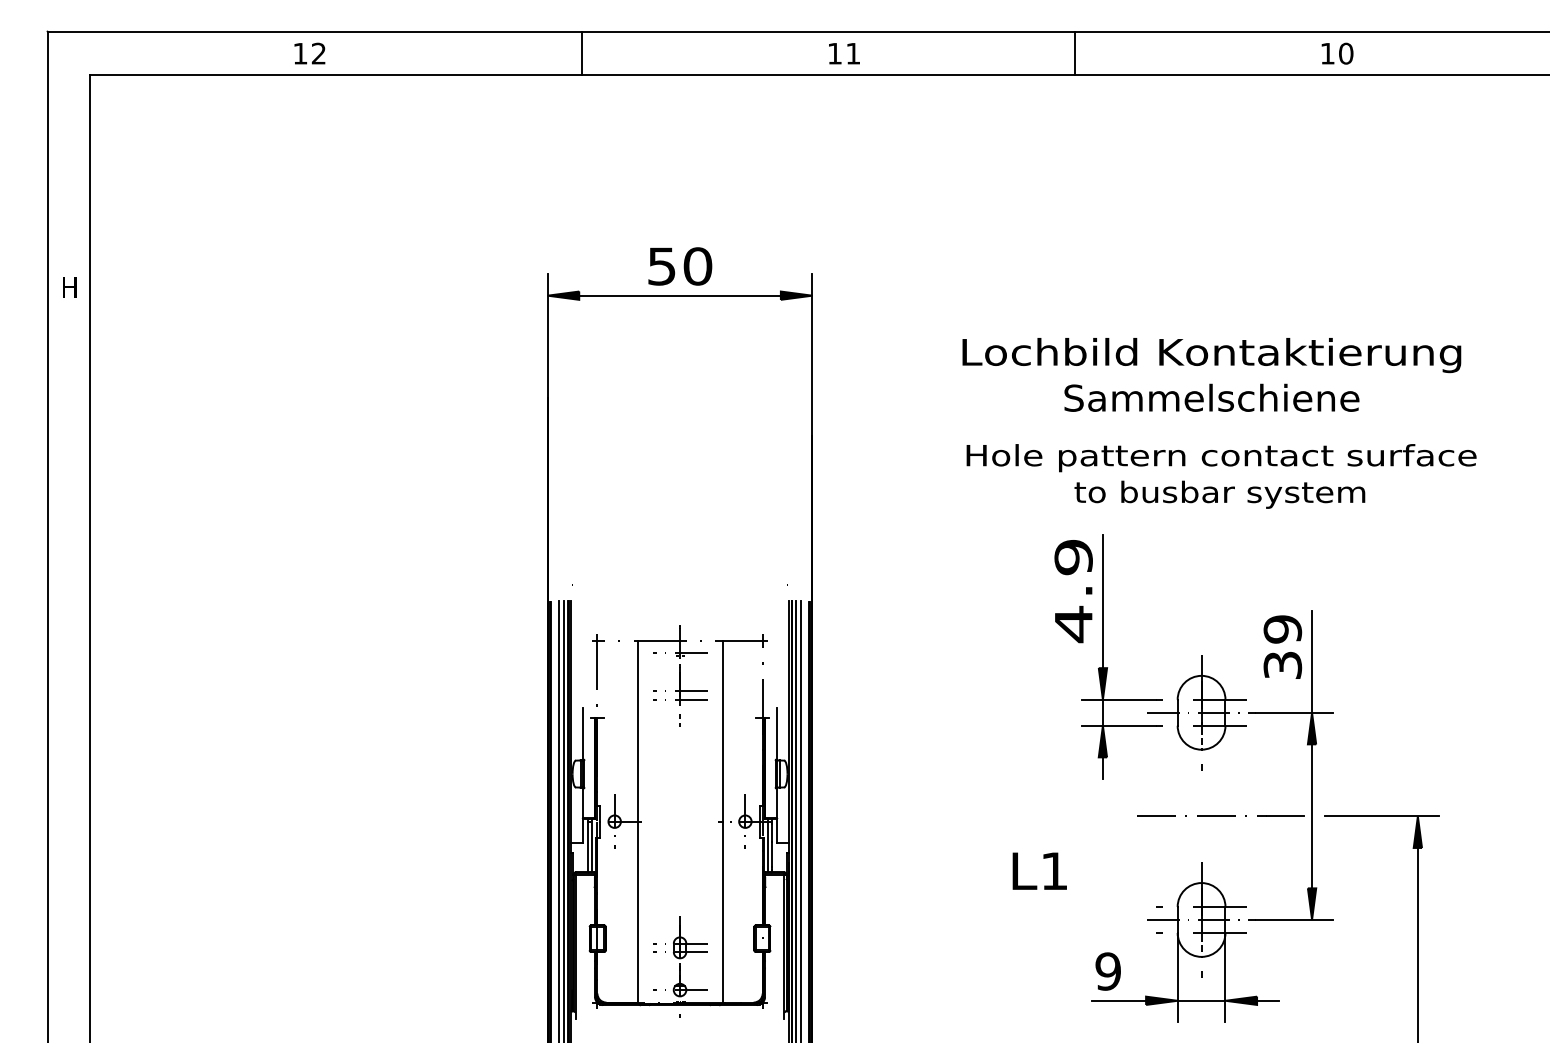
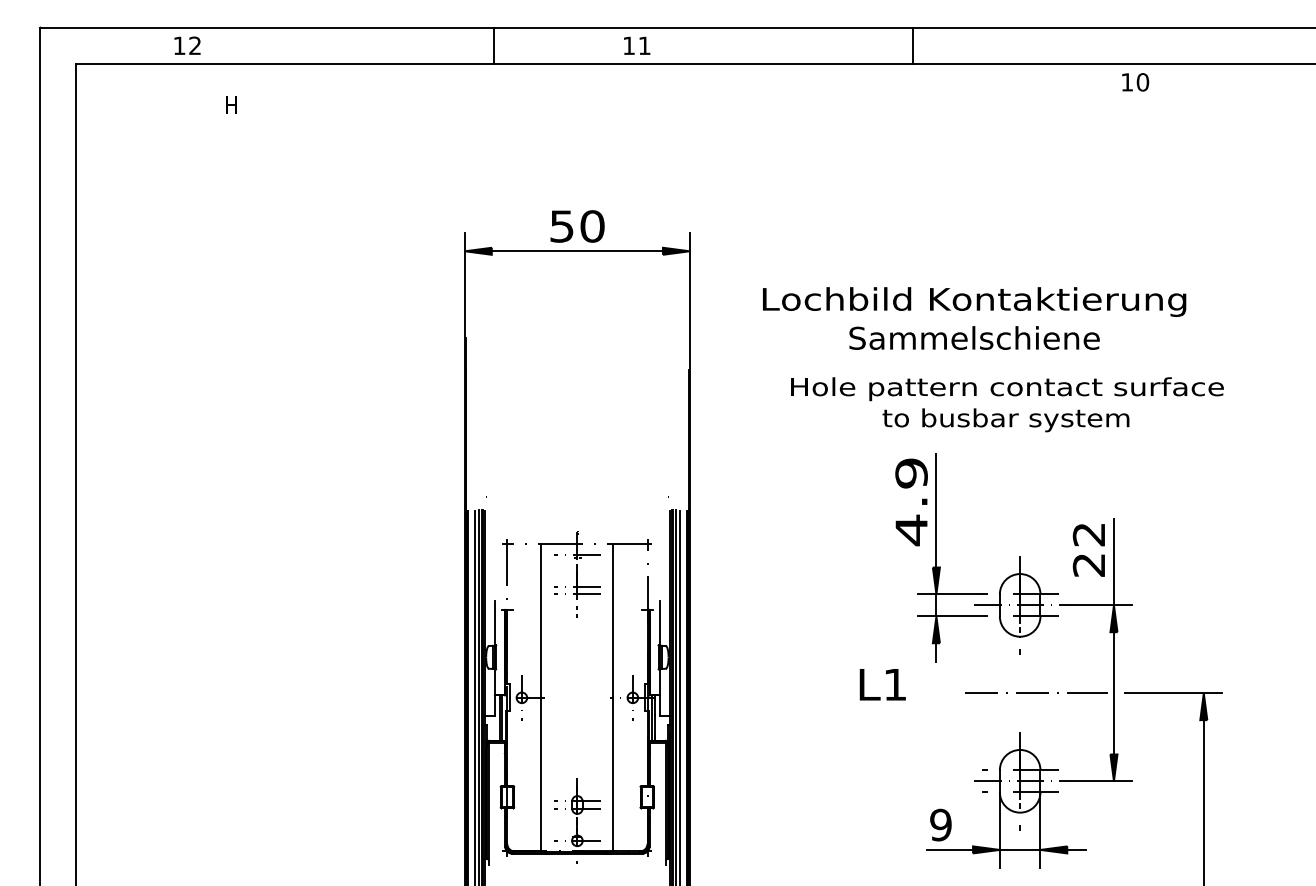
text: (309, 53) -> (187, 45), moved
text: (844, 53) -> (637, 45), moved
text: (1337, 53) -> (1135, 82), moved
text: (69, 287) -> (231, 105), moved
text: (1211, 374) -> (974, 318), moved
text: (1221, 476) -> (1007, 404), moved
text: (1282, 647) -> (1088, 549), 39 -> 22
text: (1039, 870) -> (882, 684), moved

